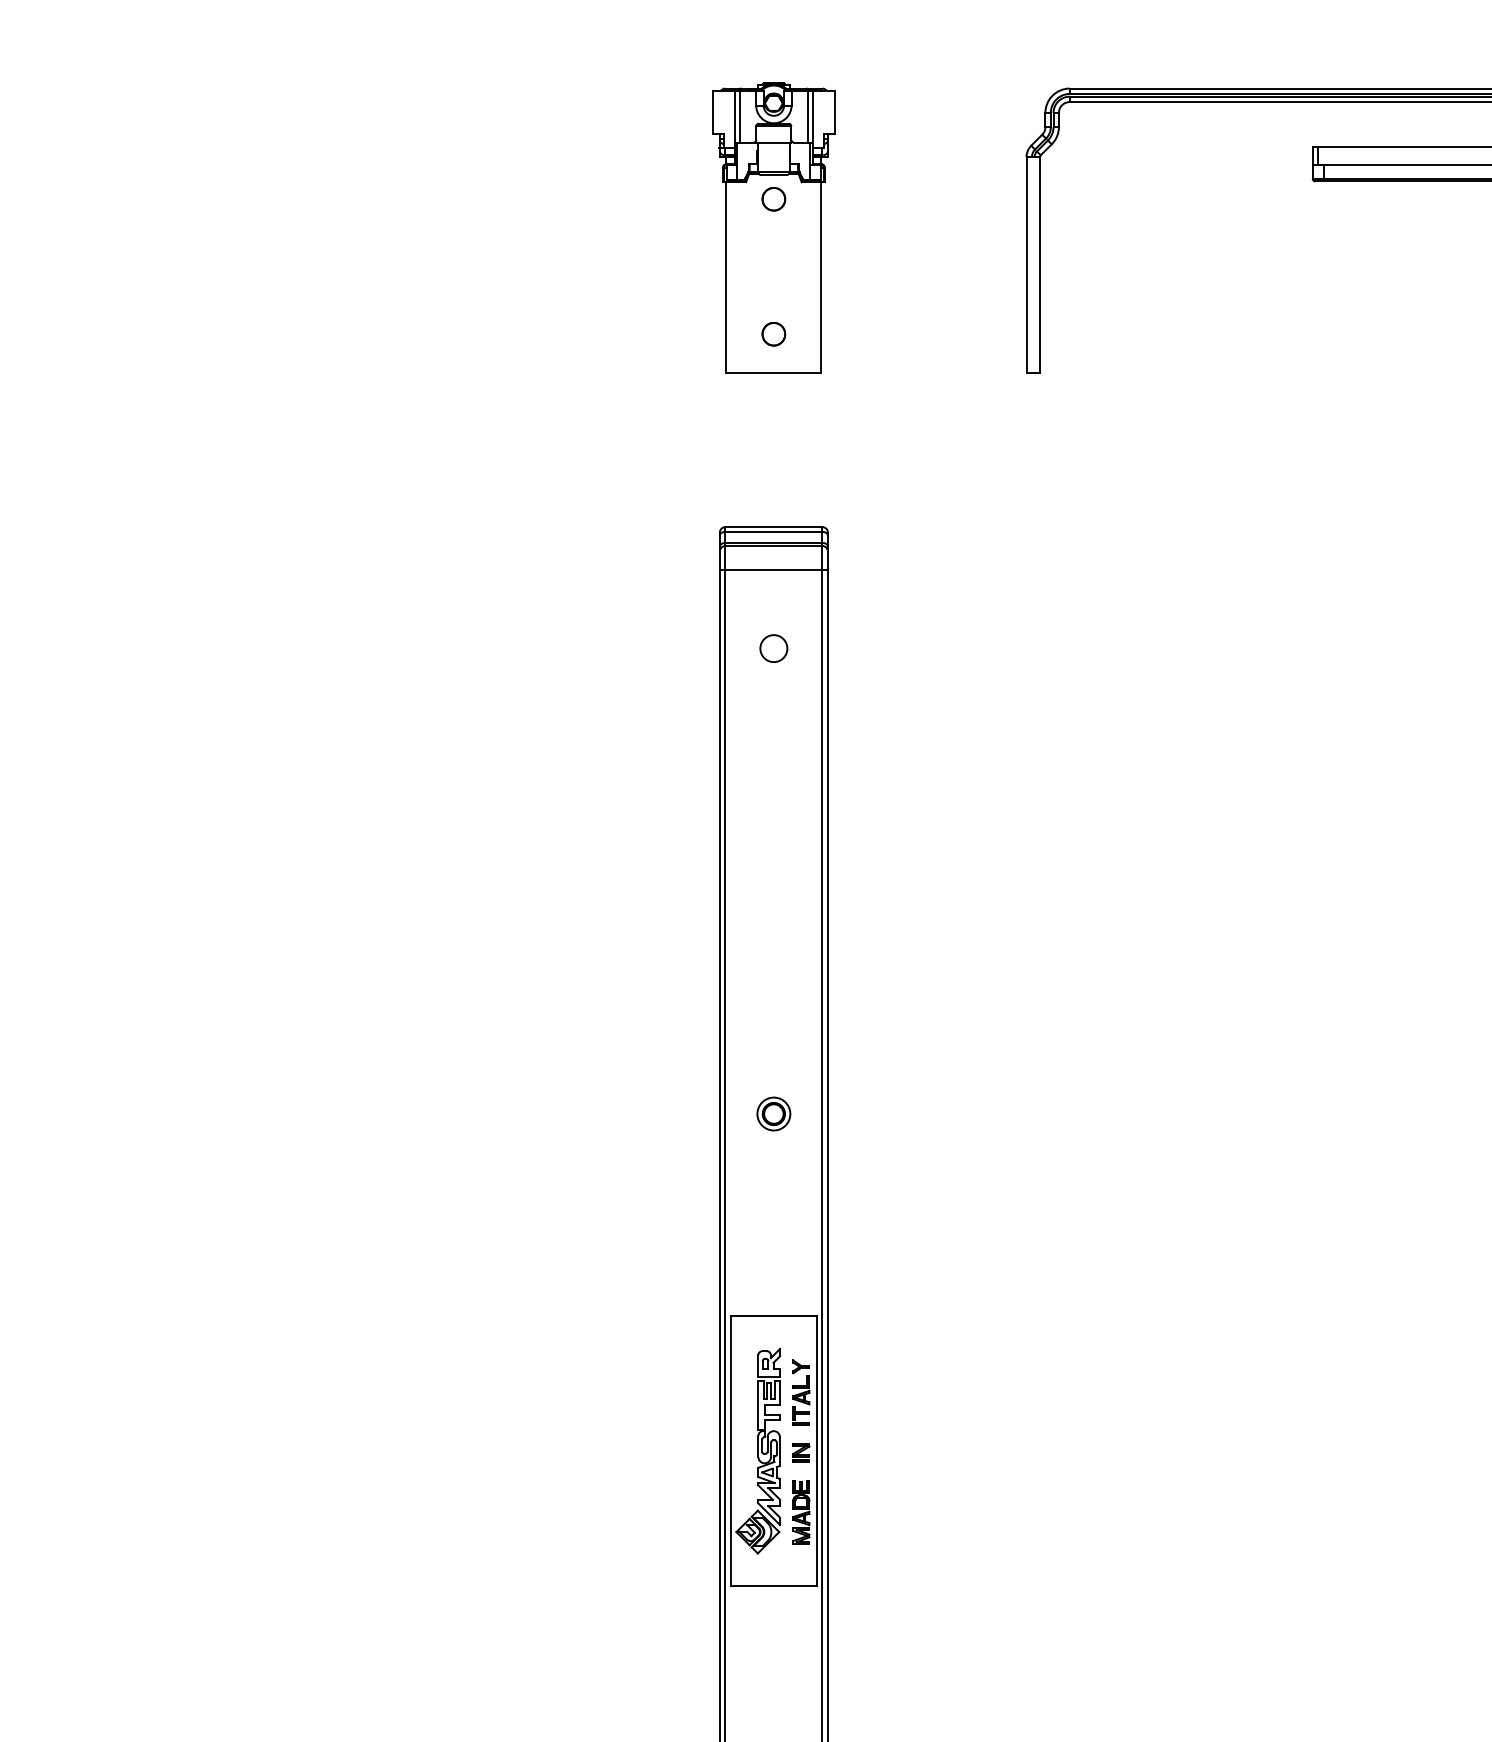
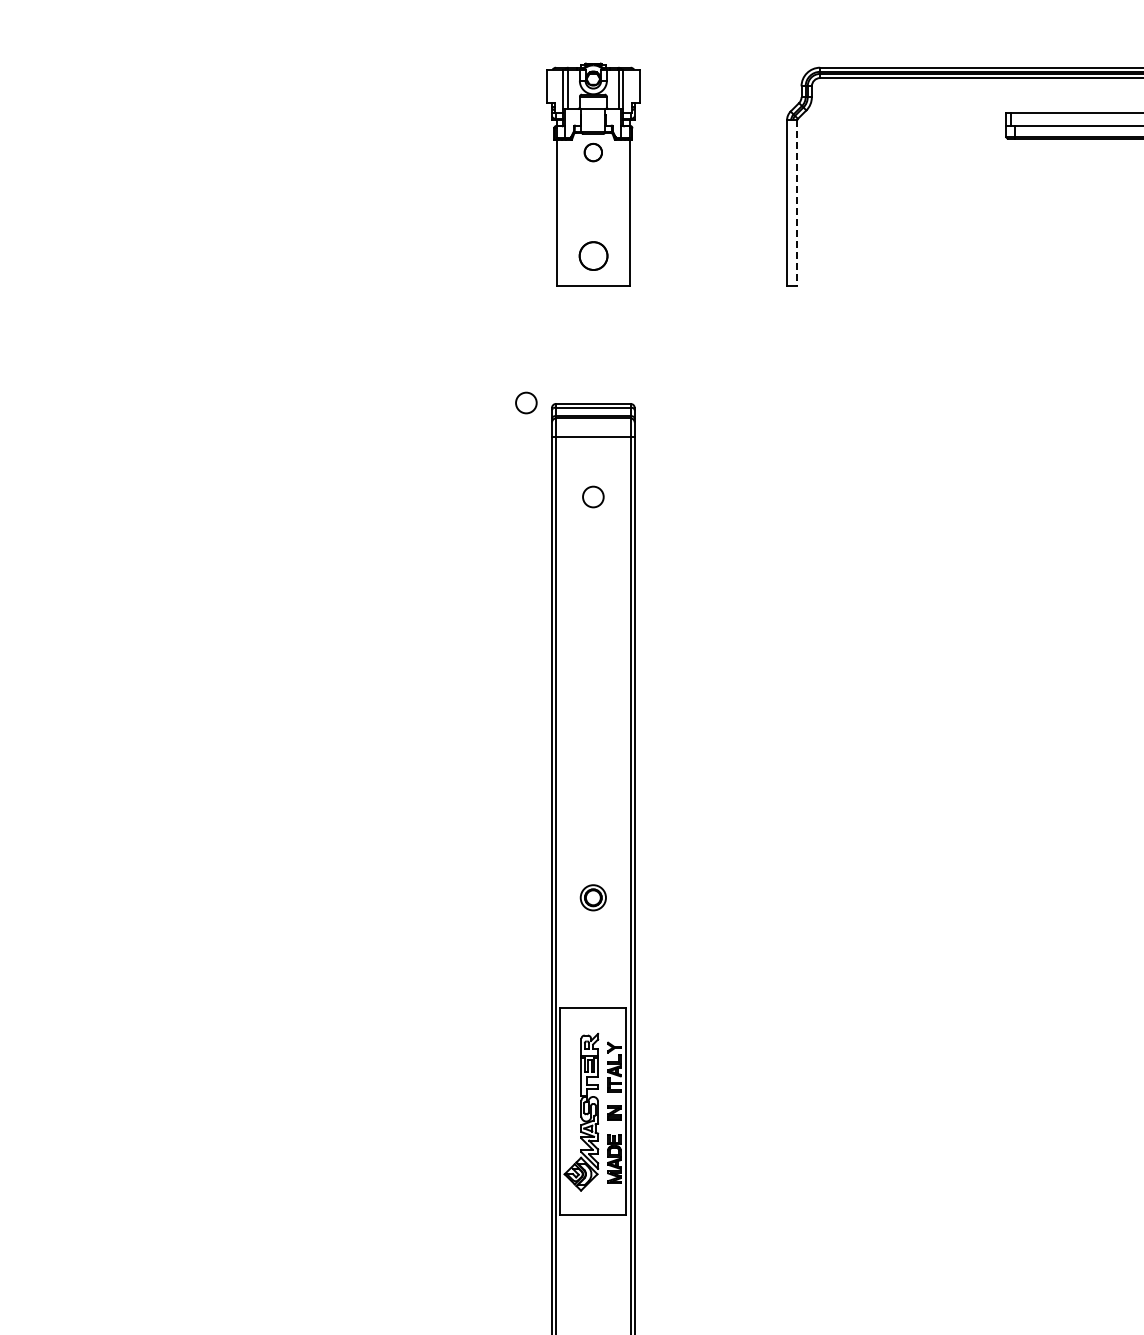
line: (1040, 265) -> (797, 203), solid -> dashed
circle: (772, 333) -> (592, 255), size x1.6
circle: (686, 525) -> (526, 402), added
part: (772, 1113) -> (592, 897), moved

